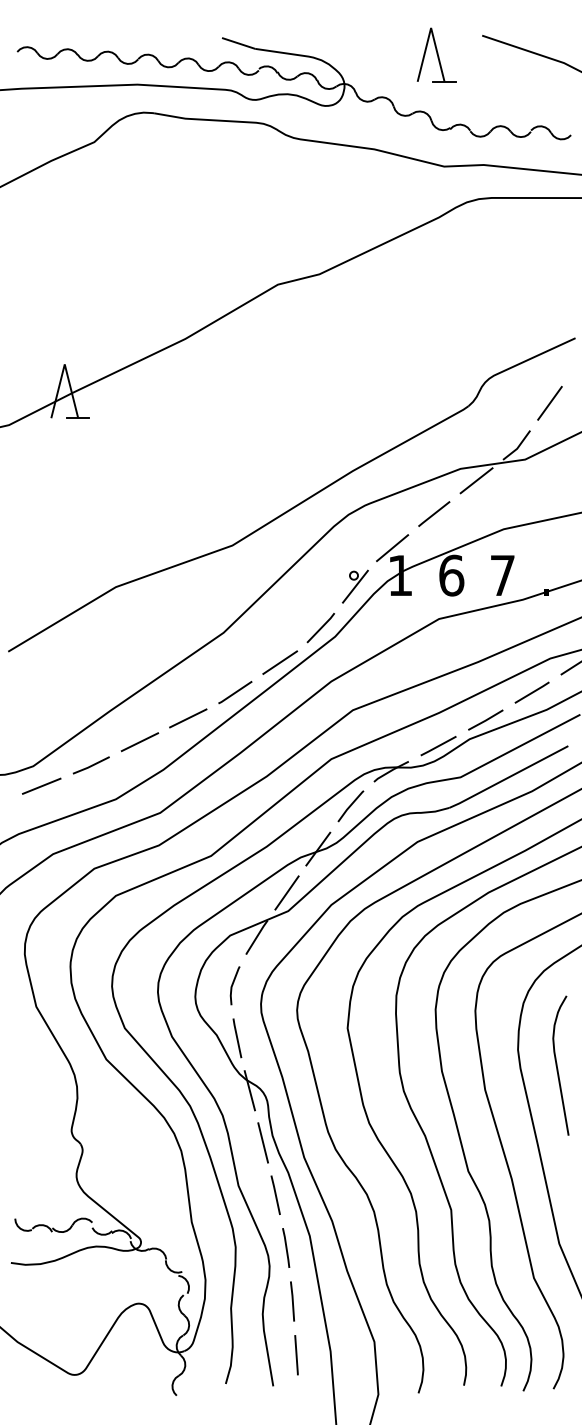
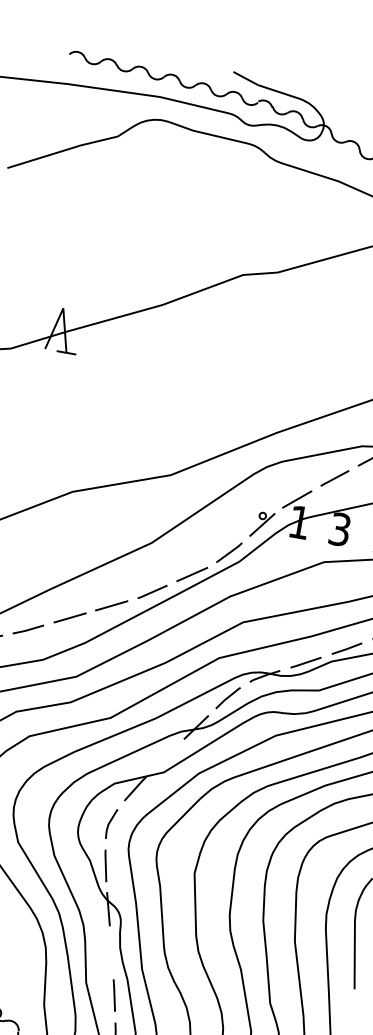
text: (451, 575) -> (340, 529), 6 -> 3
line: (286, 892) -> (165, 757), removed
line: (263, 1142) -> (112, 952), removed

